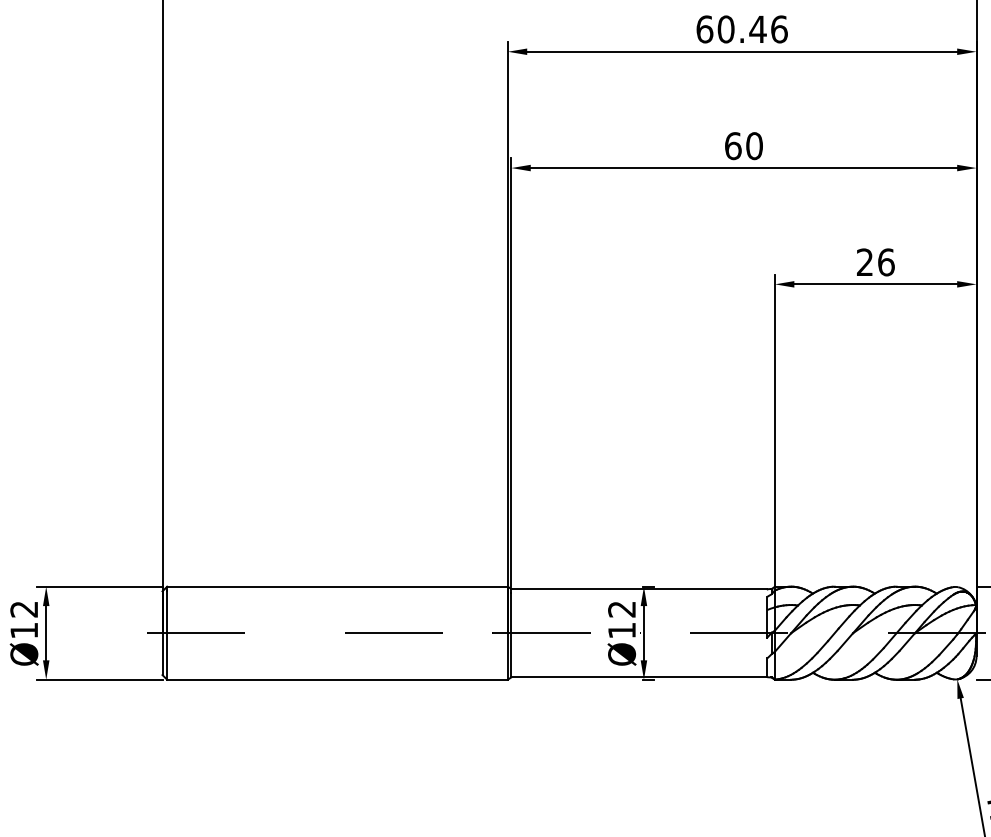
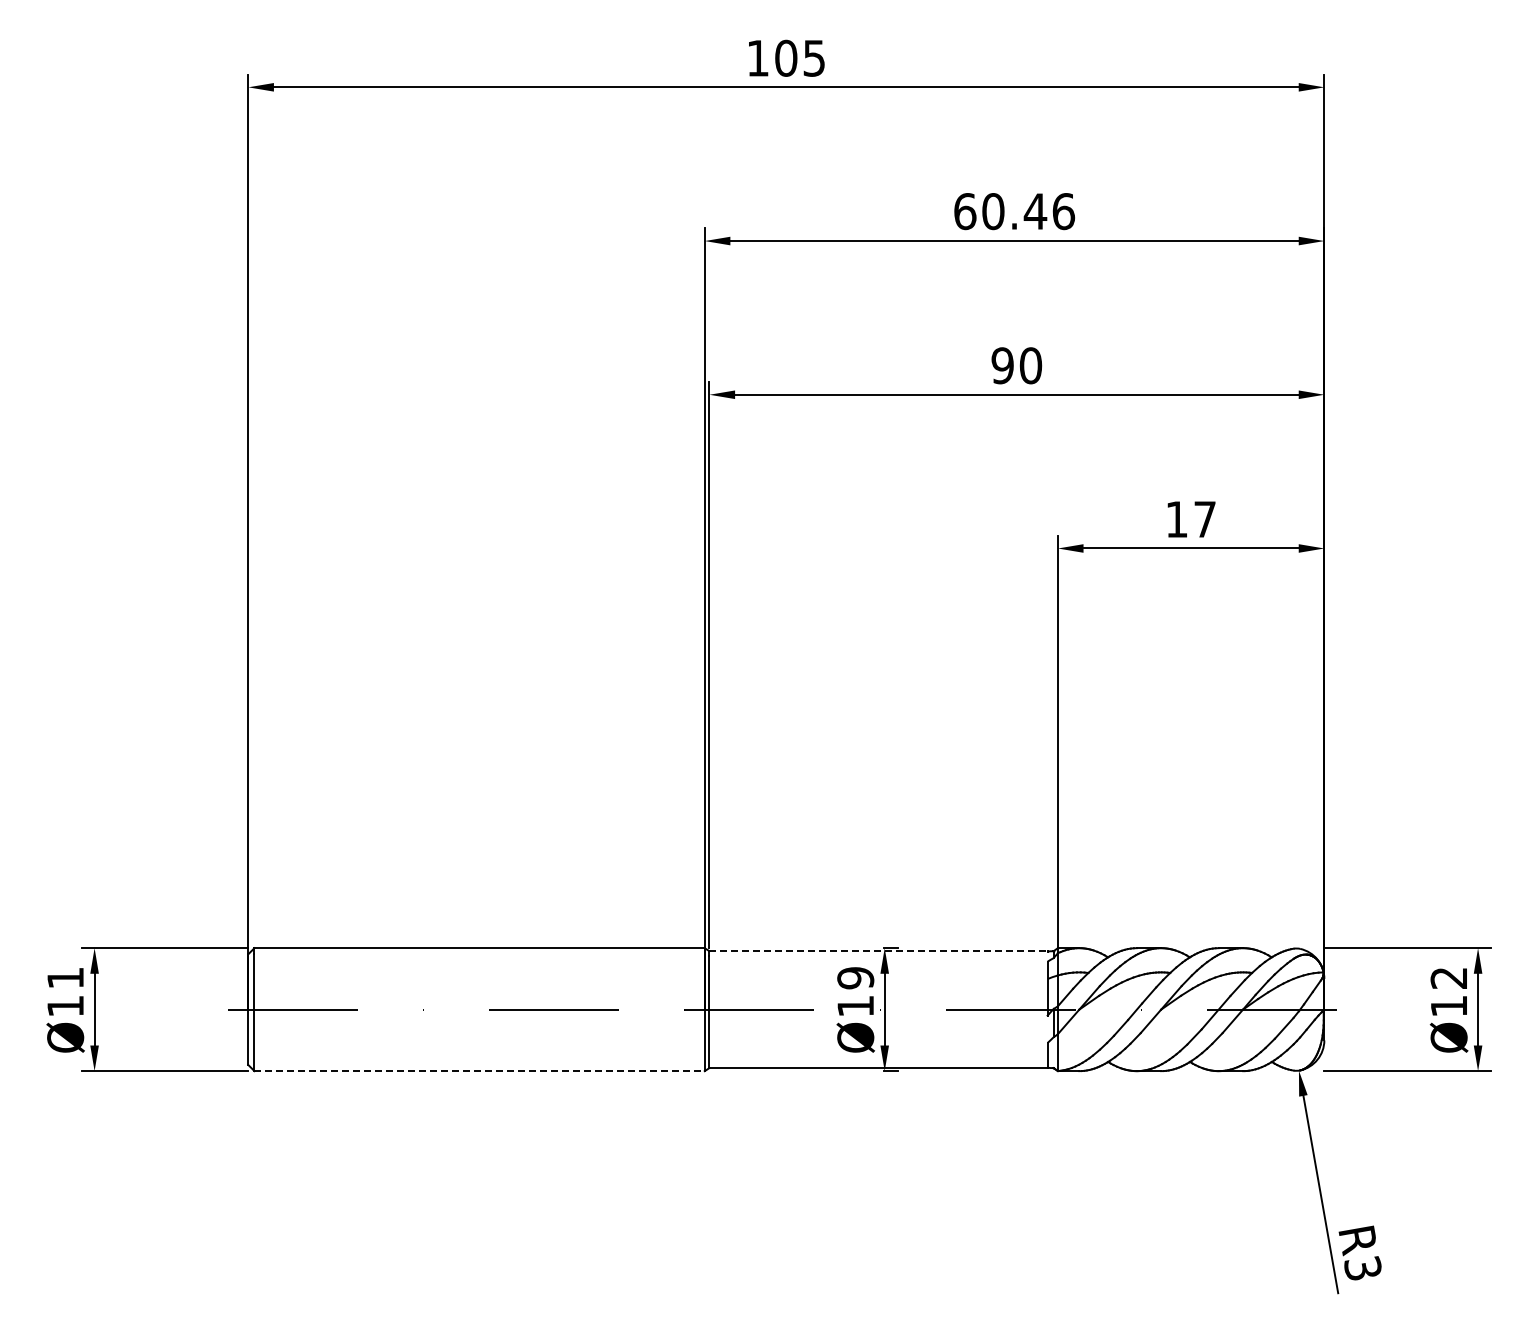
text: (733, 145) -> (1002, 365), 60 -> 90
text: (876, 262) -> (1191, 519), 26 -> 17
line: (640, 589) -> (879, 951), solid -> dashed
text: (24, 609) -> (65, 978), Ø12 -> Ø11
text: (621, 609) -> (855, 978), Ø12 -> Ø19
line: (338, 680) -> (480, 1071), solid -> dashed

